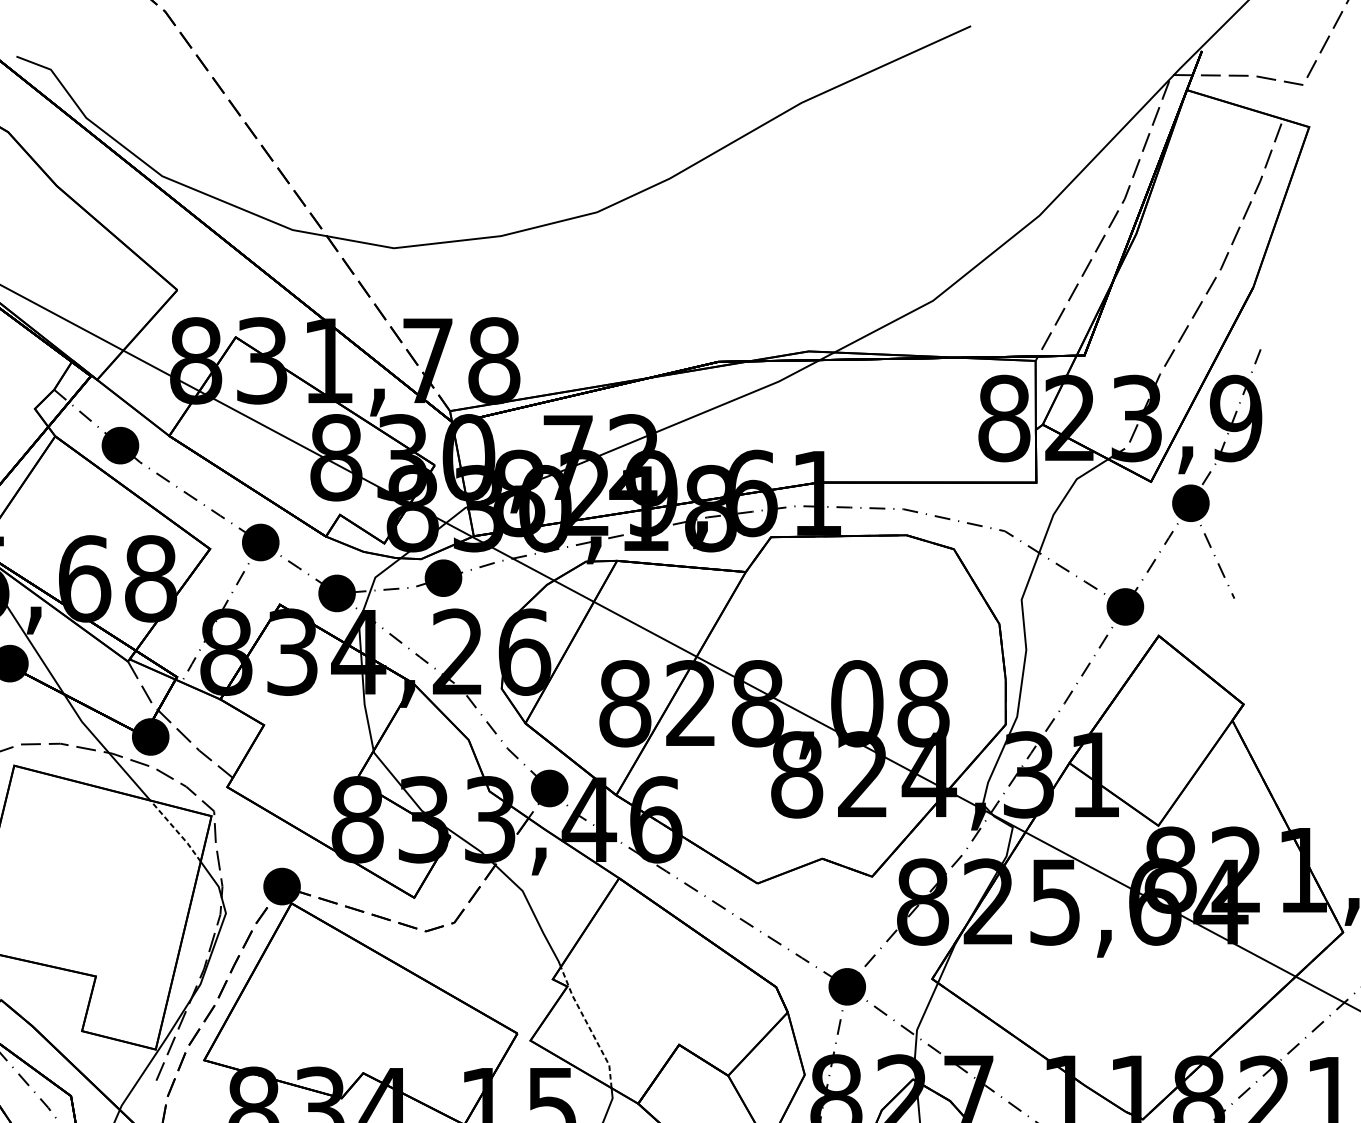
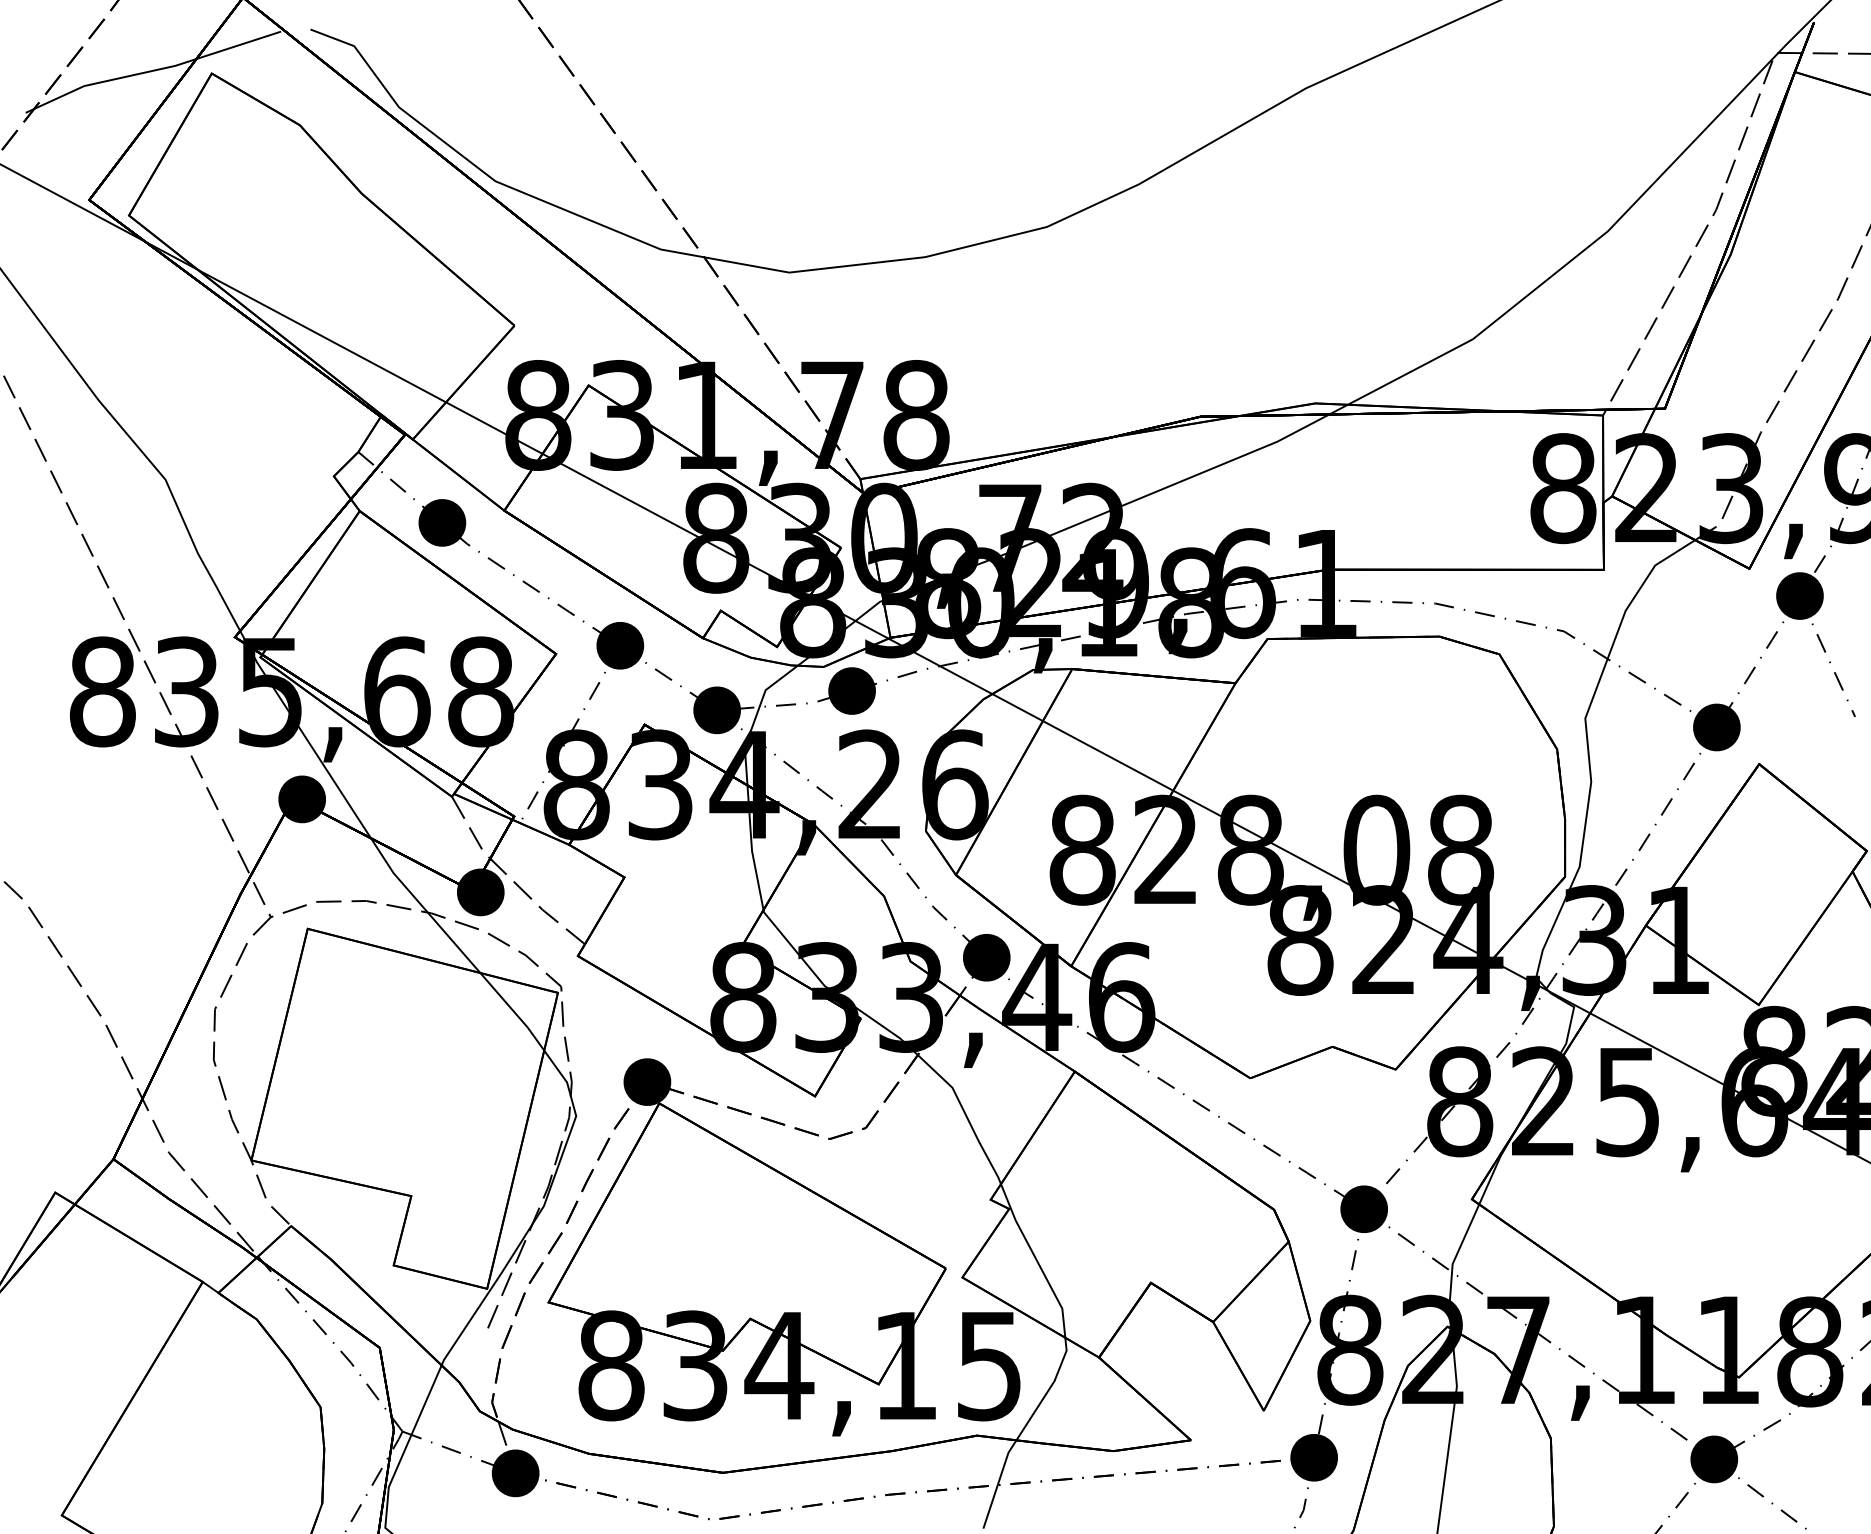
line: (176, 830) -> (513, 1010), dashed -> solid
line: (588, 1027) -> (1036, 1260), dashed -> solid

